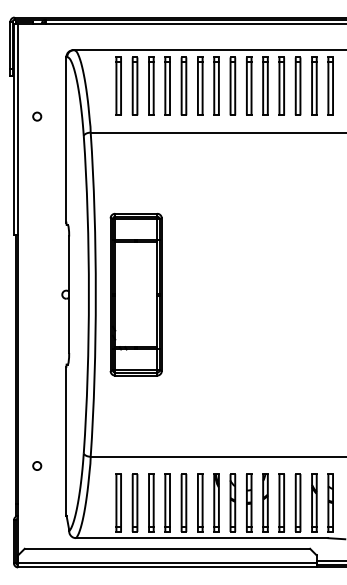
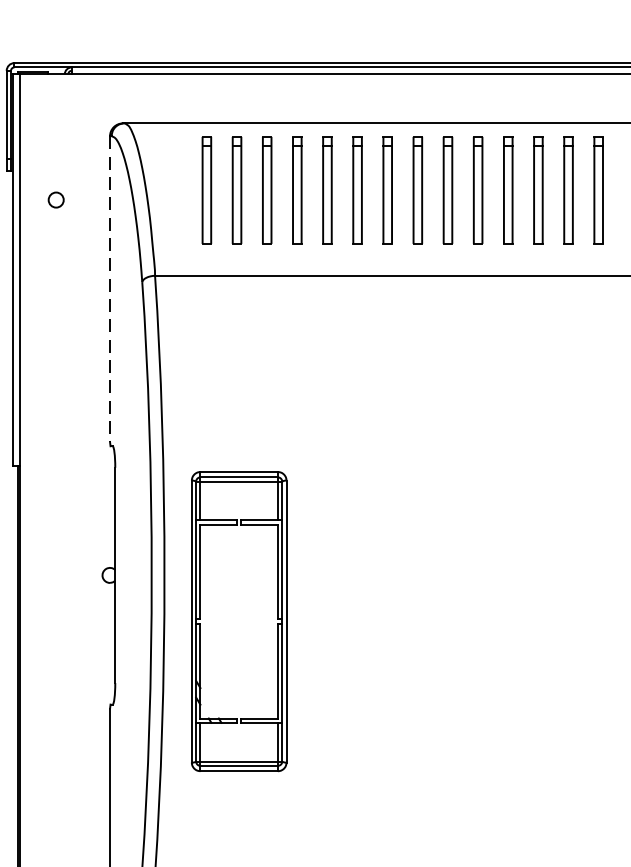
circle: (37, 116) -> (56, 199), moved
line: (66, 139) -> (110, 288), solid -> dashed
part: (135, 294) -> (237, 621), moved

